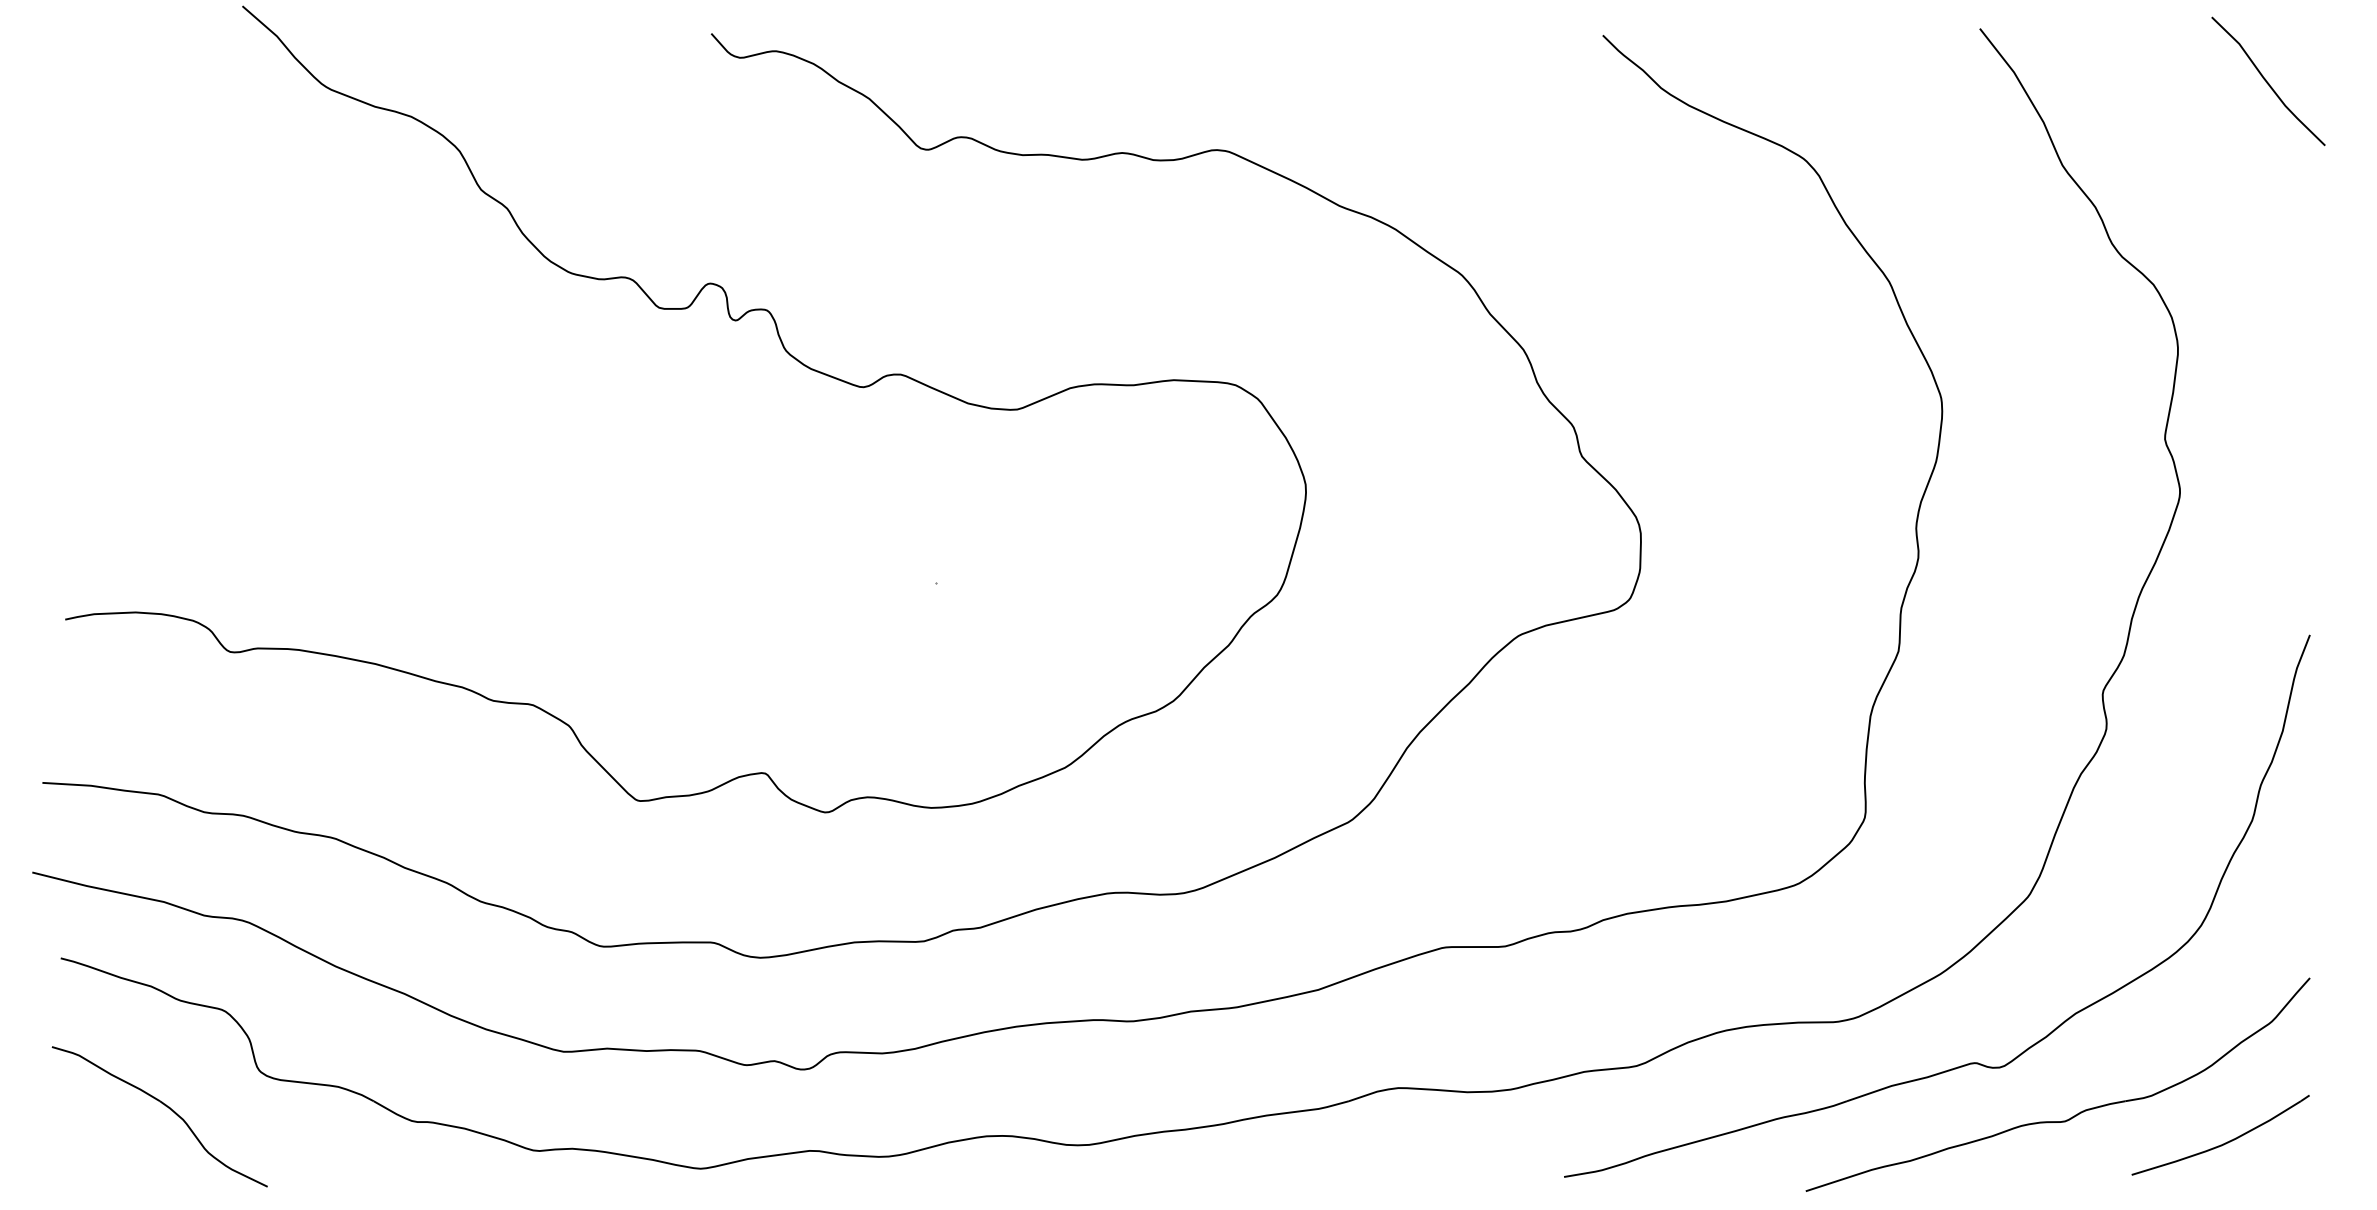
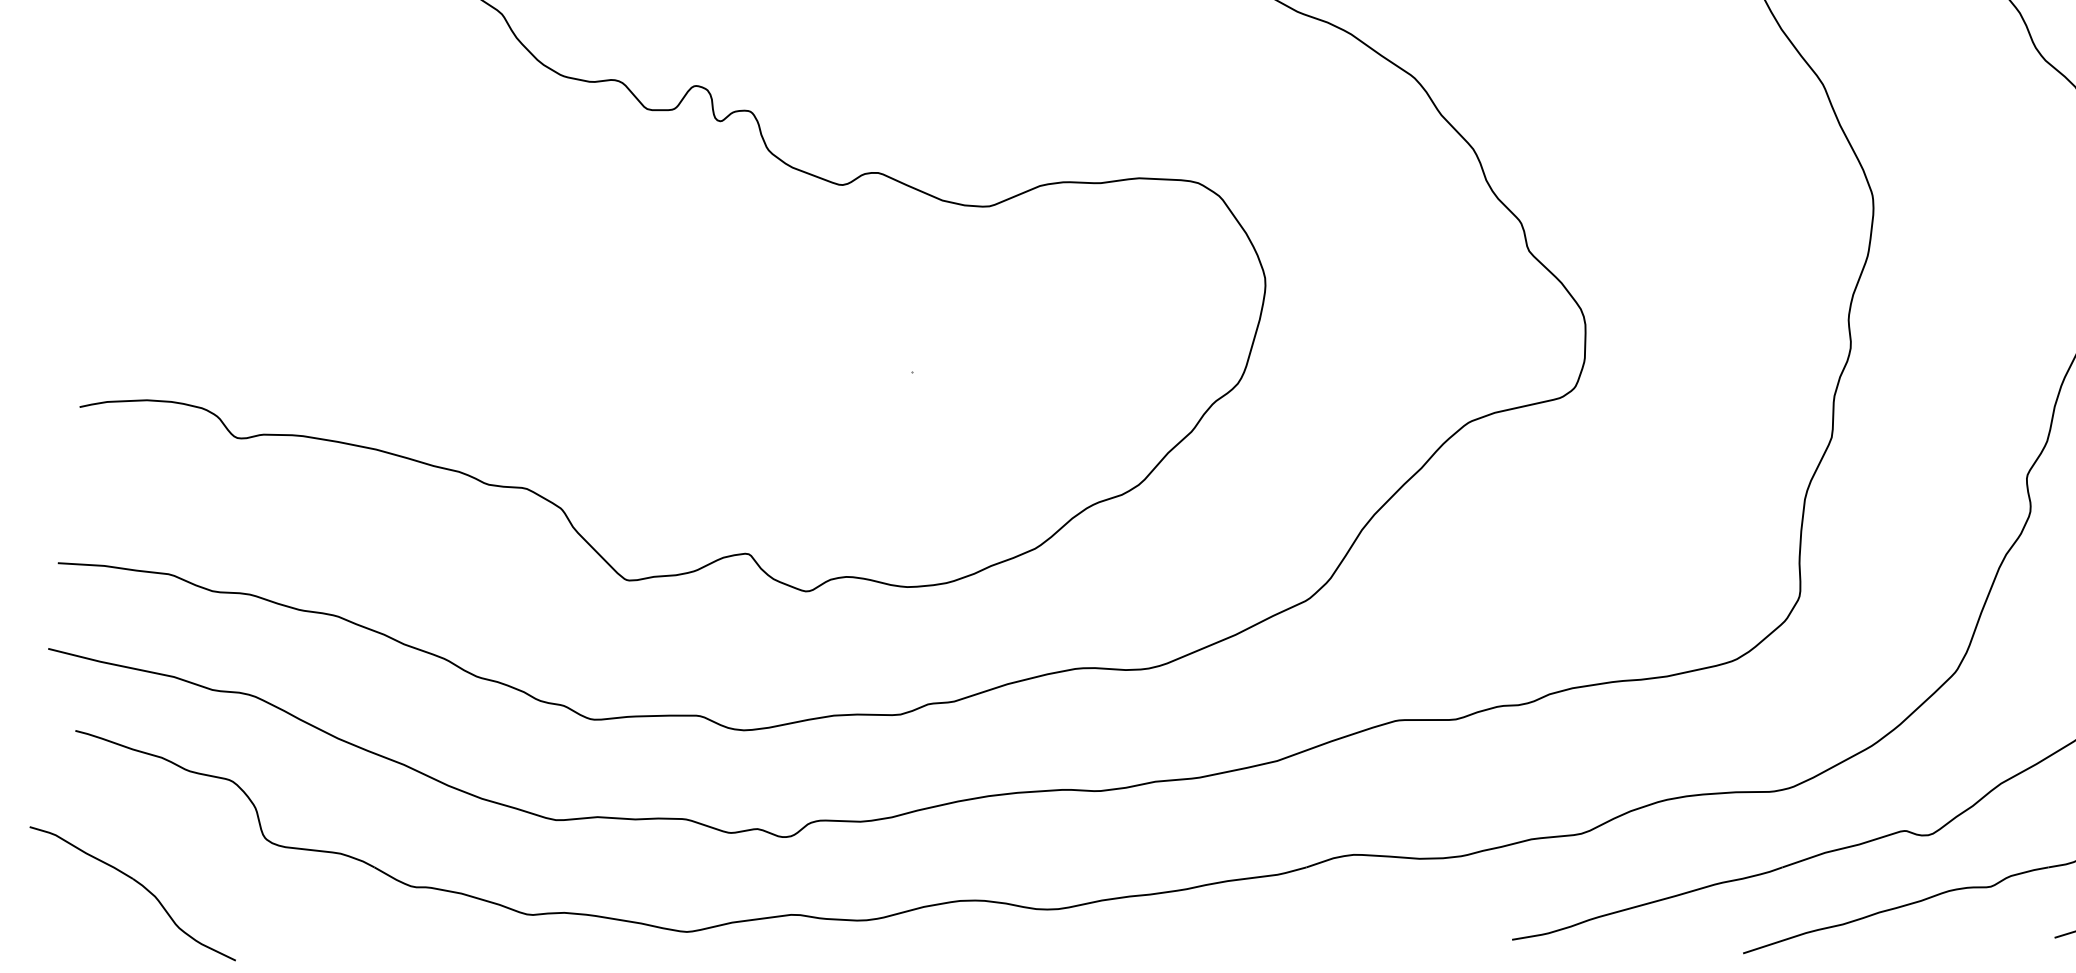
part: (165, 1106) -> (138, 883), moved

